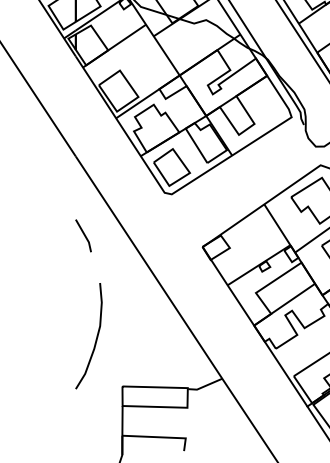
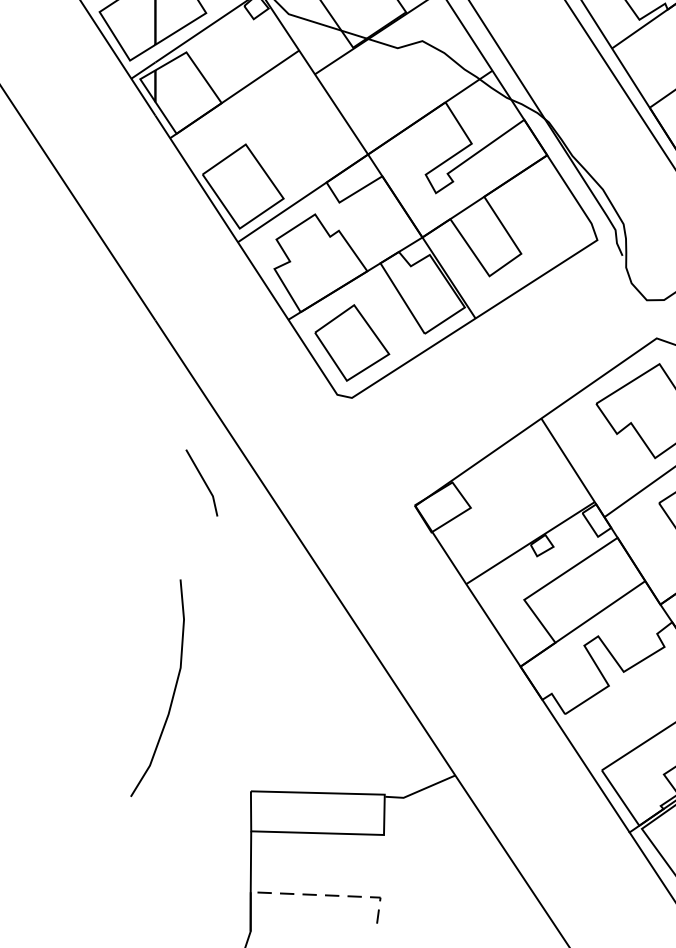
line: (83, 235) -> (201, 482), moved
curve: (95, 339) -> (171, 695), moved
line: (161, 437) -> (330, 895), solid -> dashed

